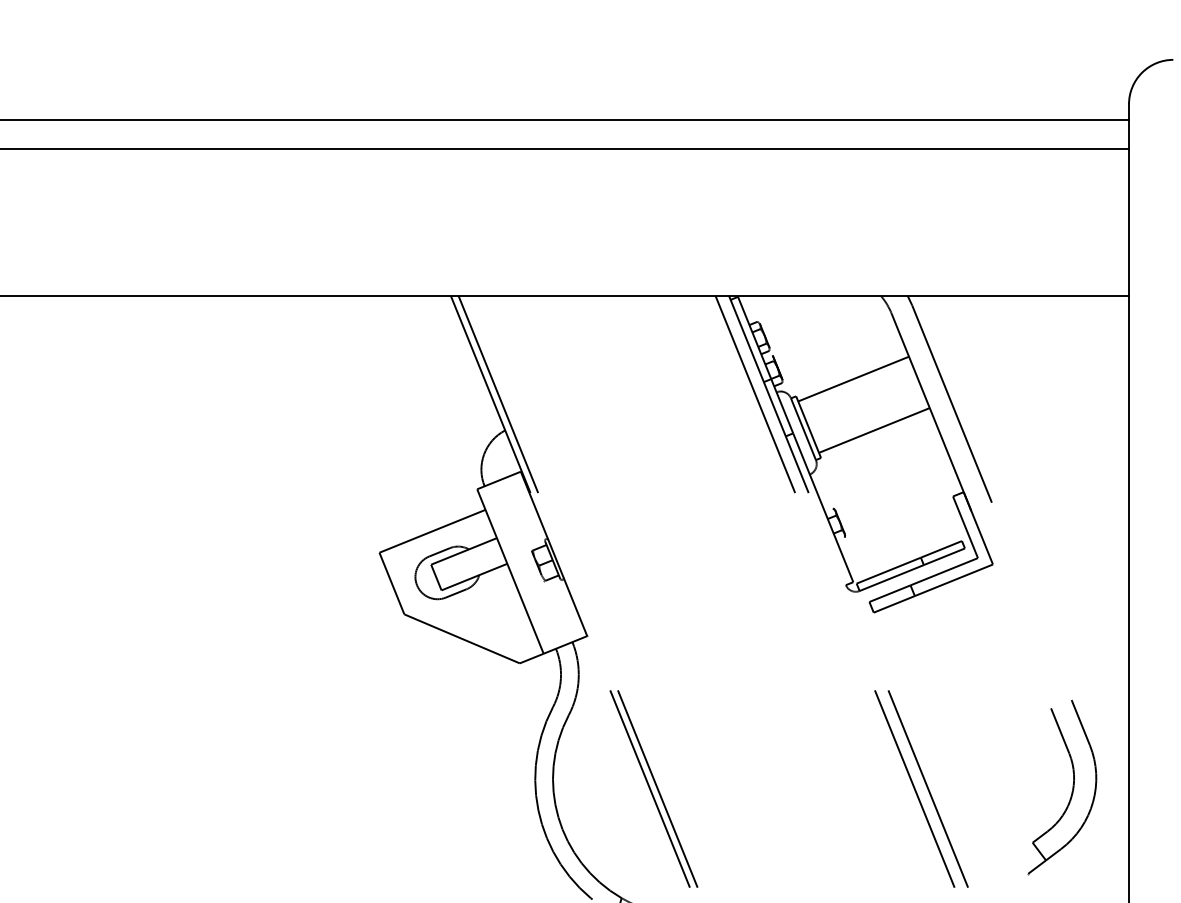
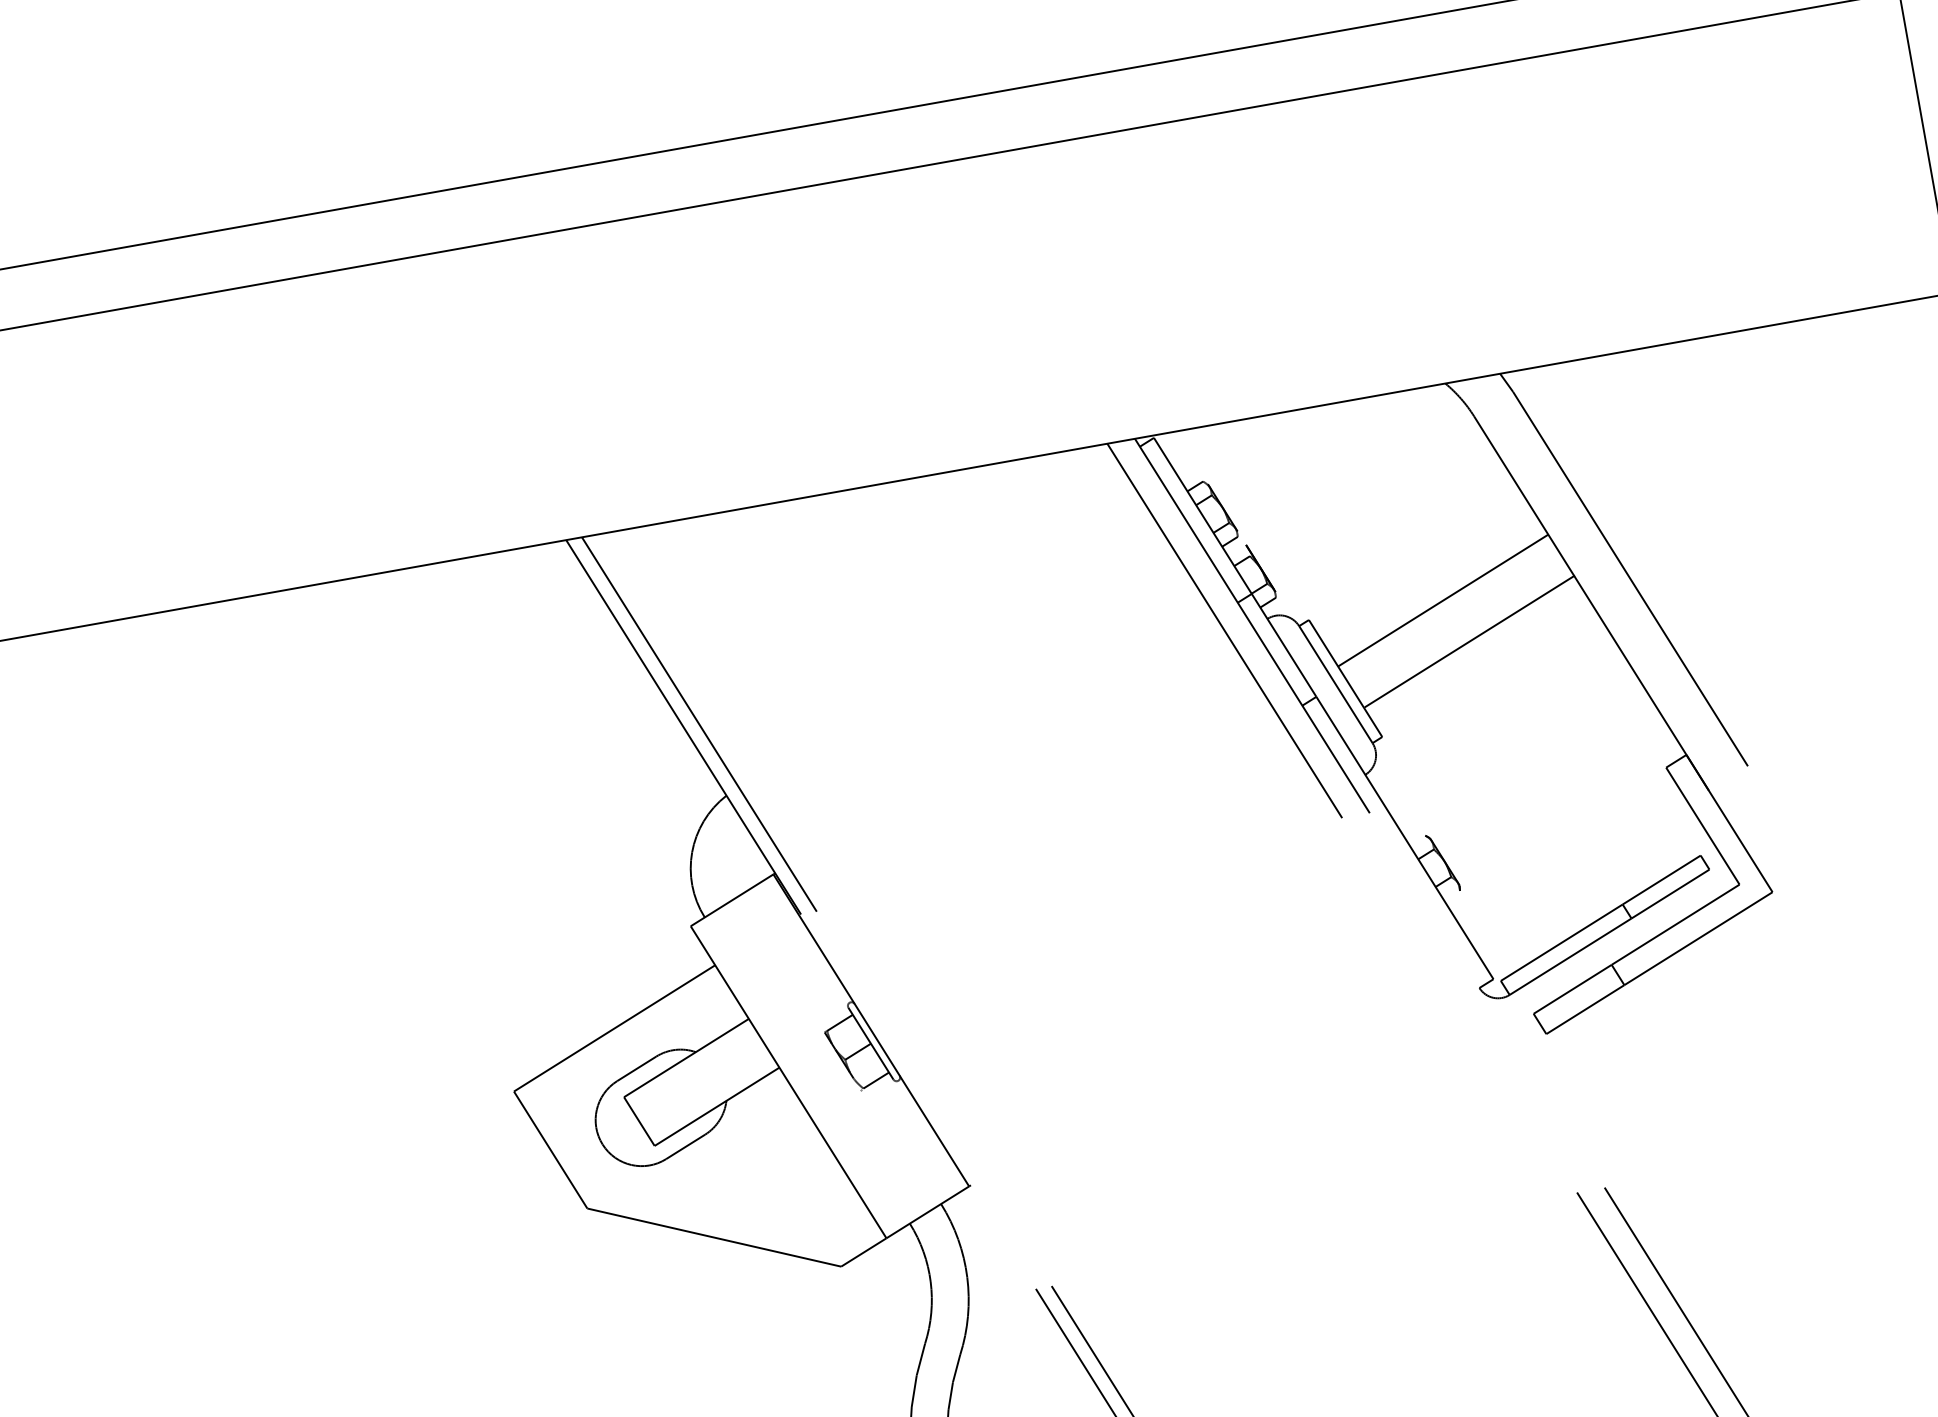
line: (853, 378) -> (1469, 640), moved
line: (873, 430) -> (1441, 601), moved

